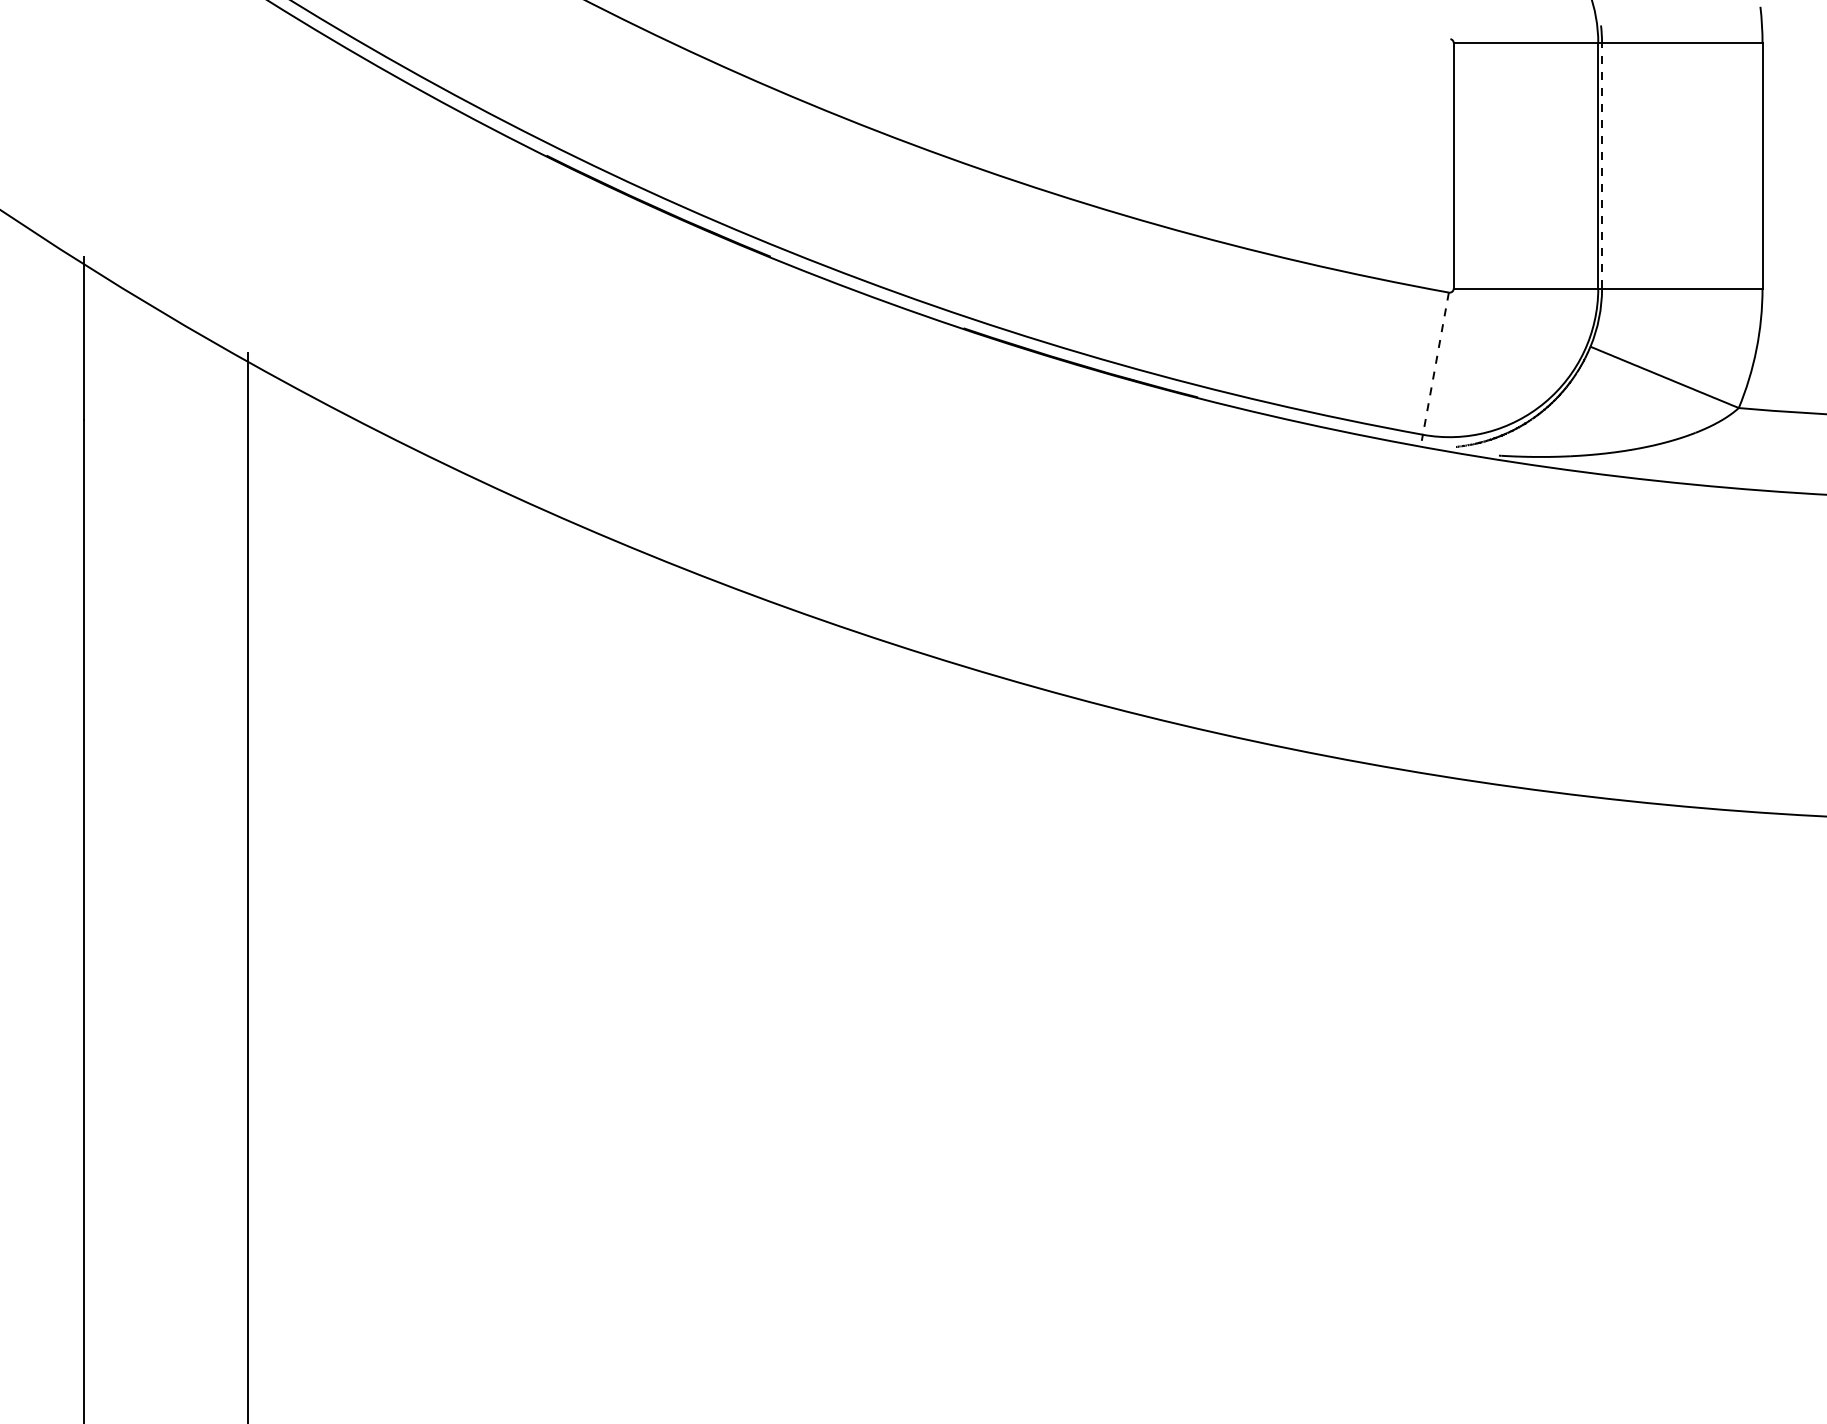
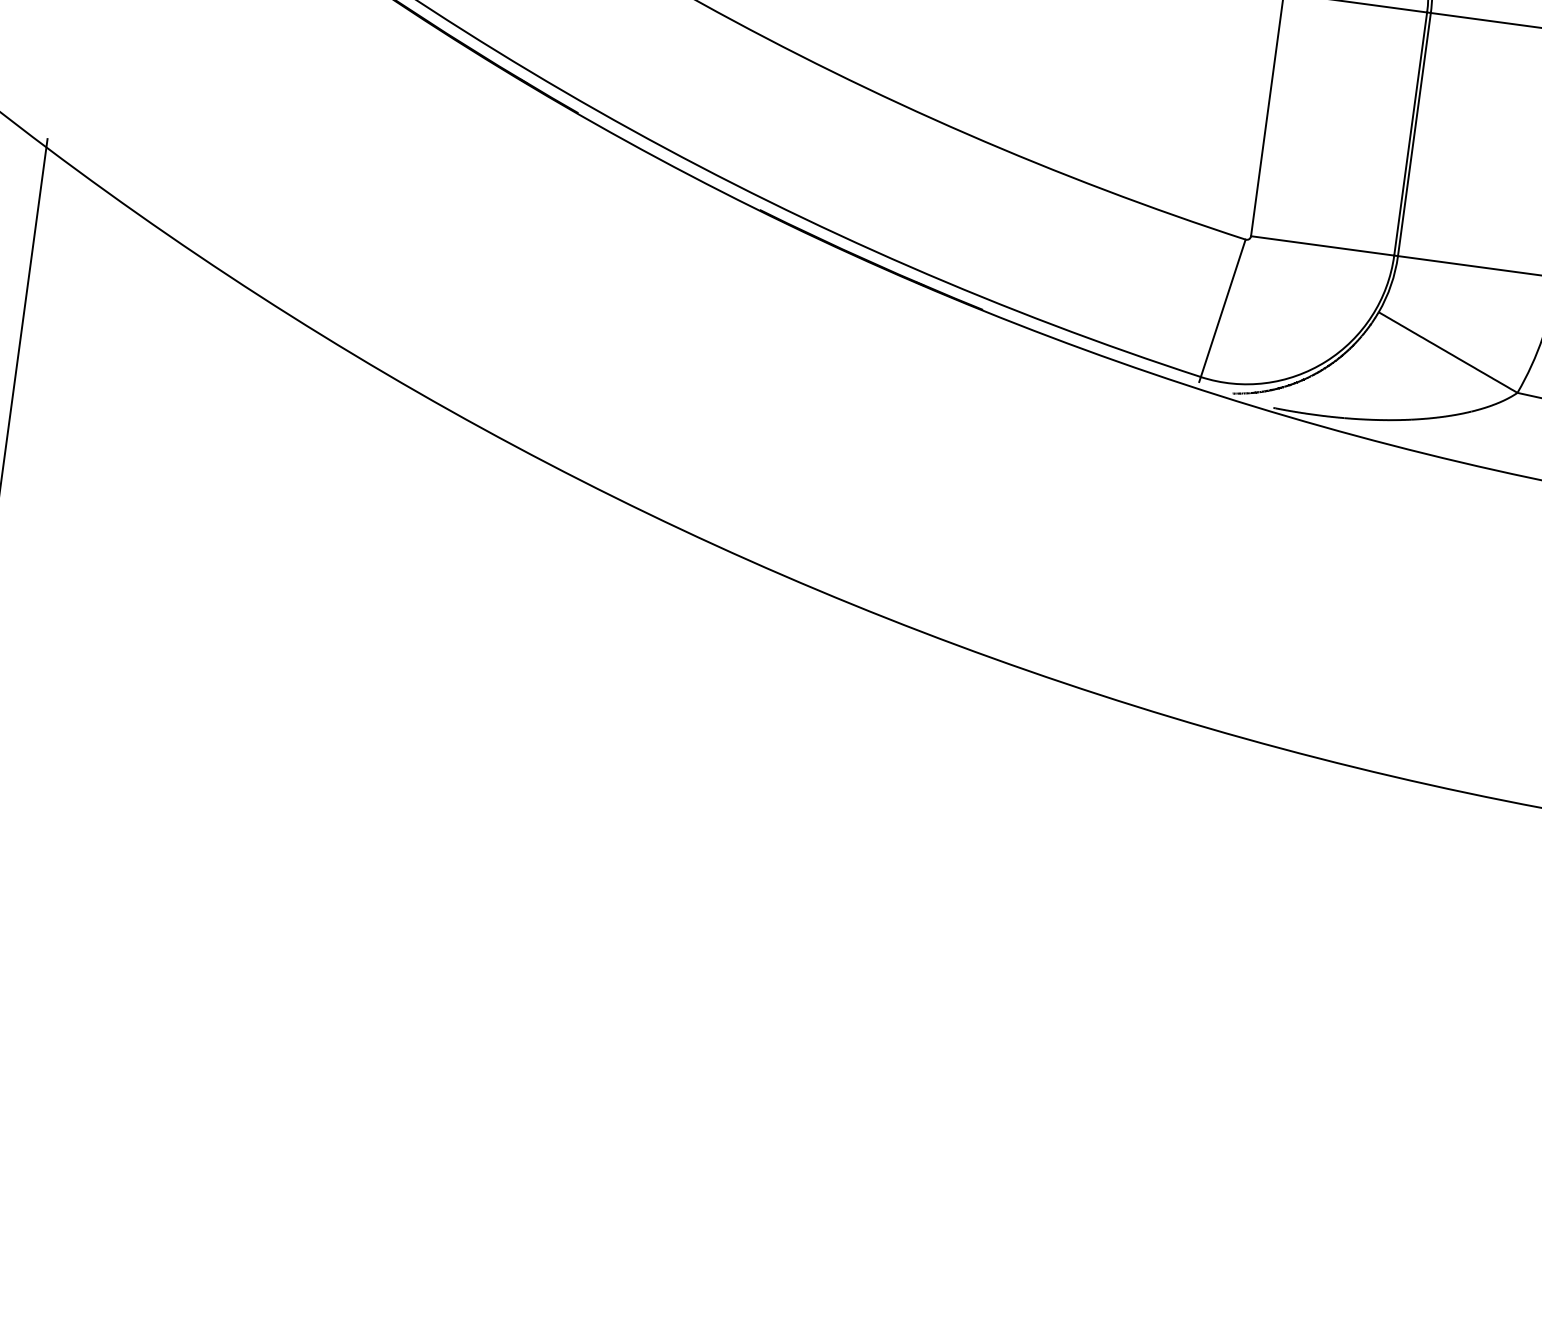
line: (1602, 165) -> (1414, 134), dashed -> solid
line: (1435, 364) -> (1222, 309), dashed -> solid

